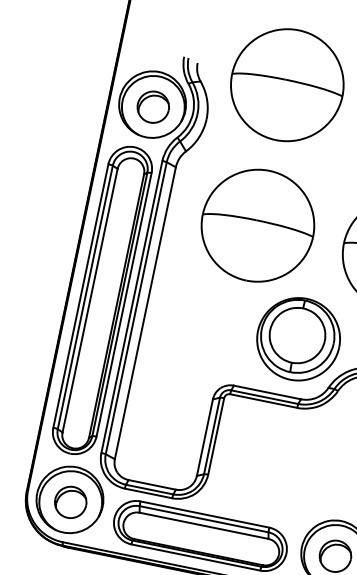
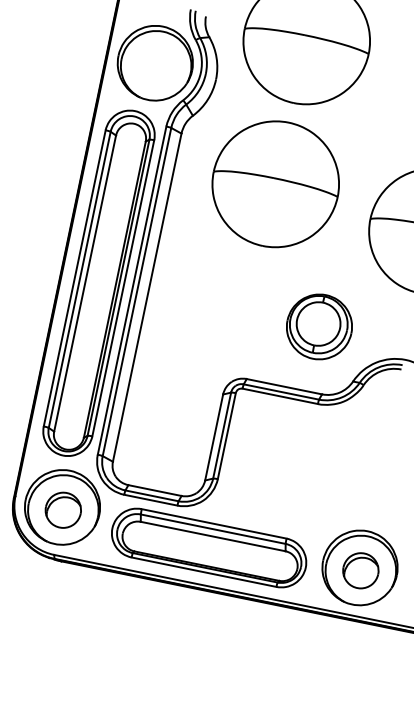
part: (152, 106) -> (155, 65), removed
part: (257, 225) -> (275, 184), moved
part: (298, 338) -> (319, 326), size x0.7

